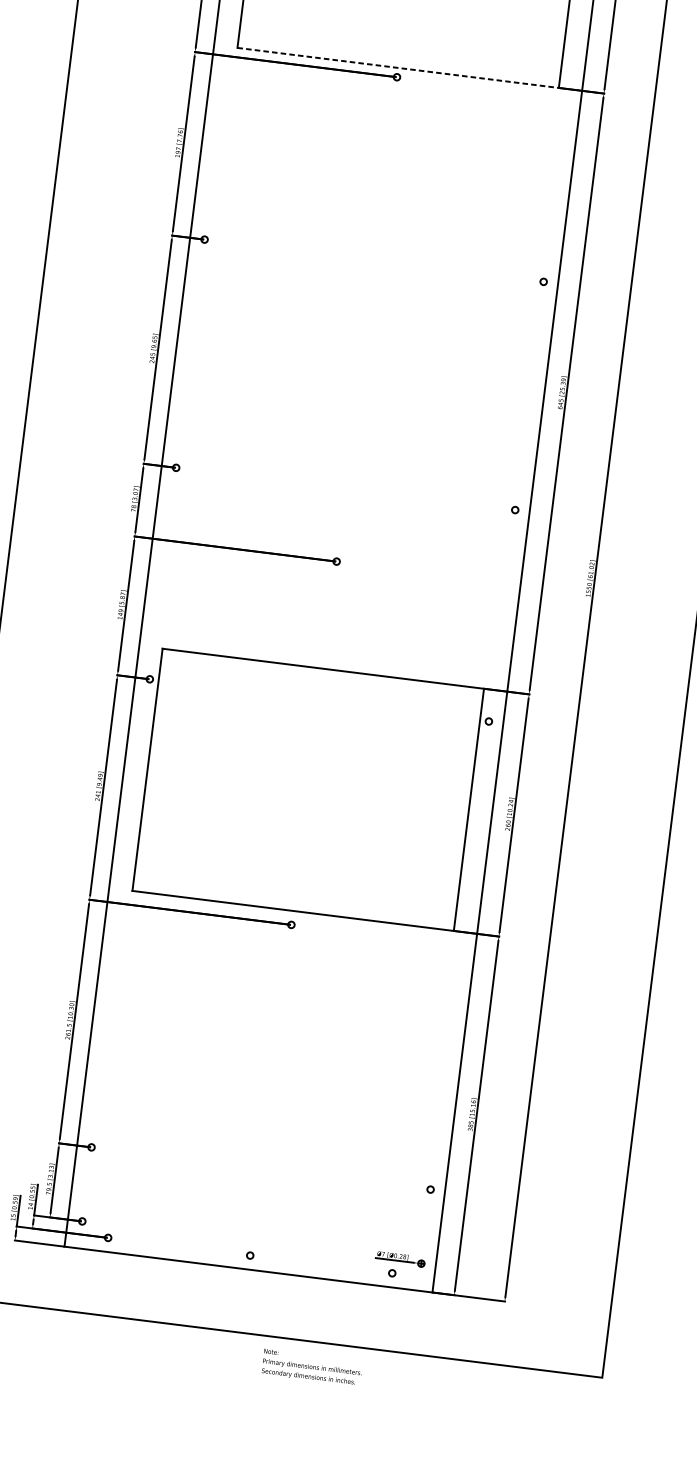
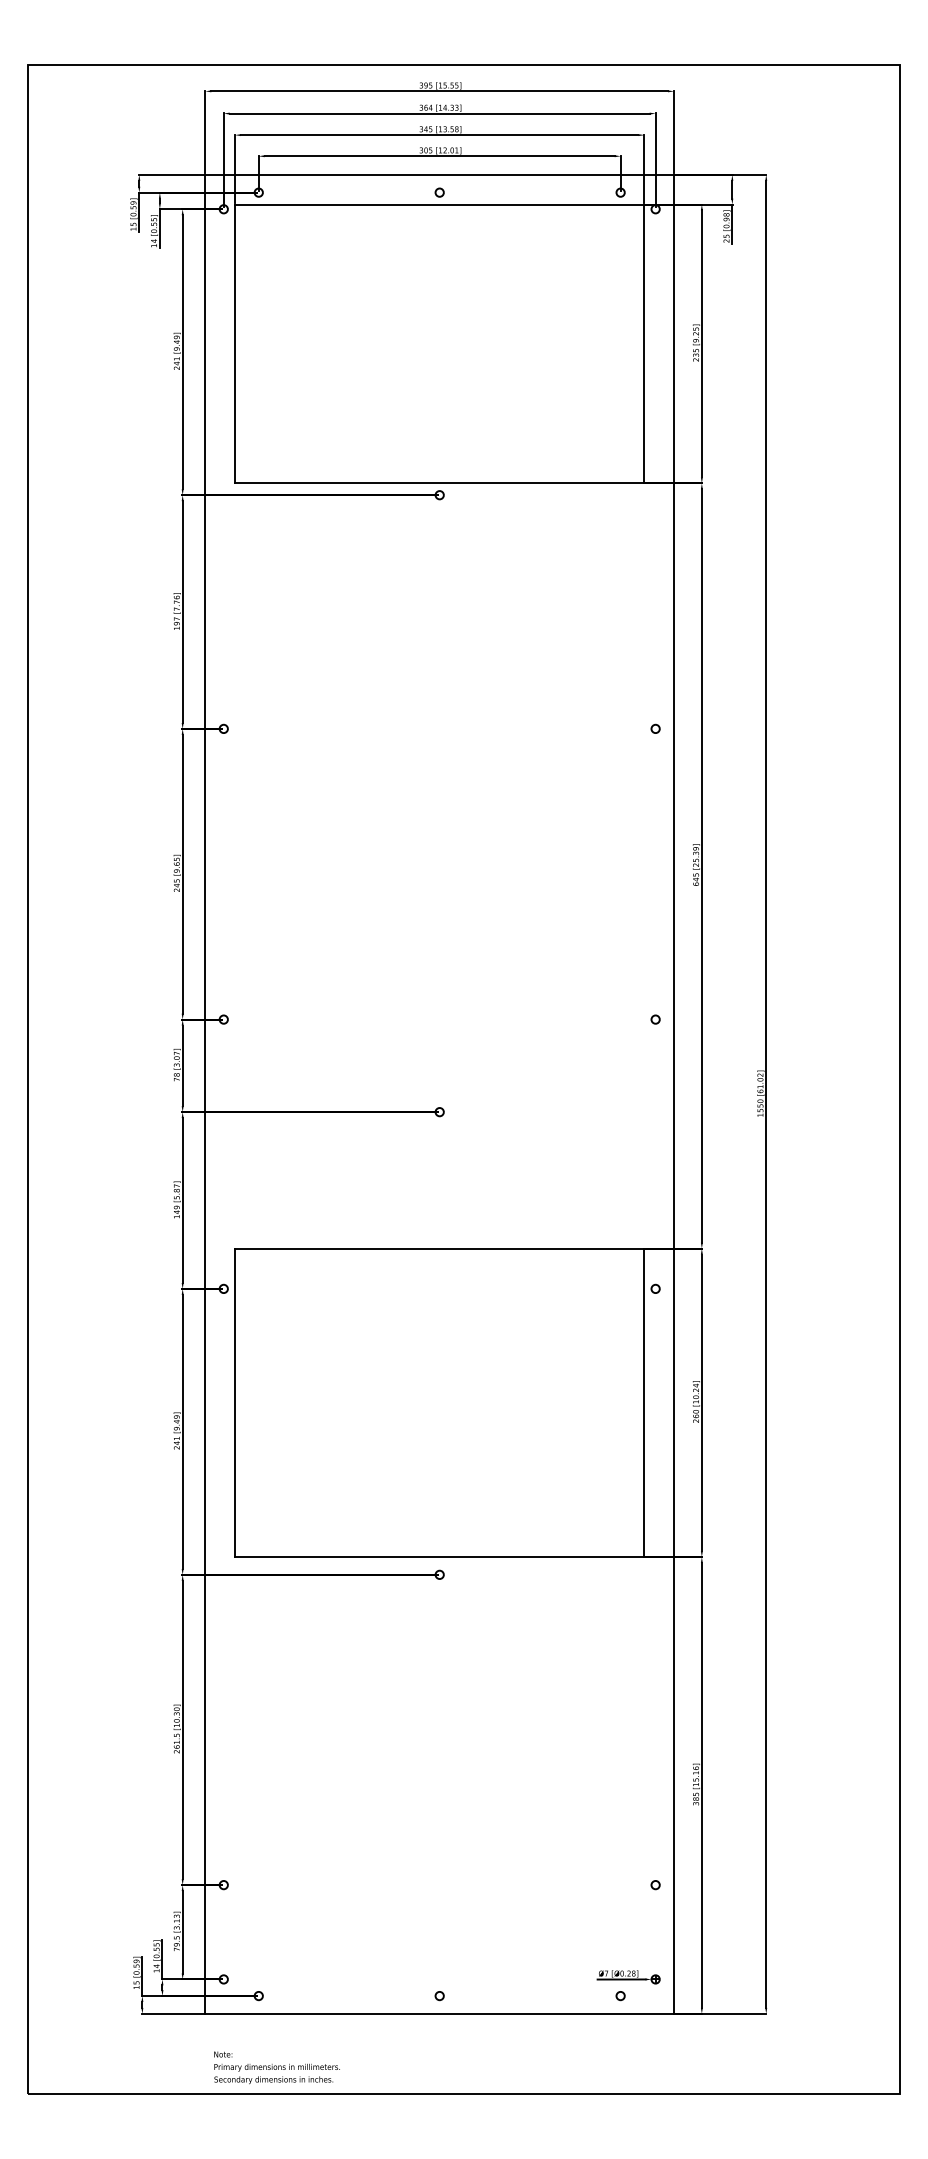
line: (397, 68) -> (439, 483), dashed -> solid
text: (311, 1367) -> (276, 2067), moved

